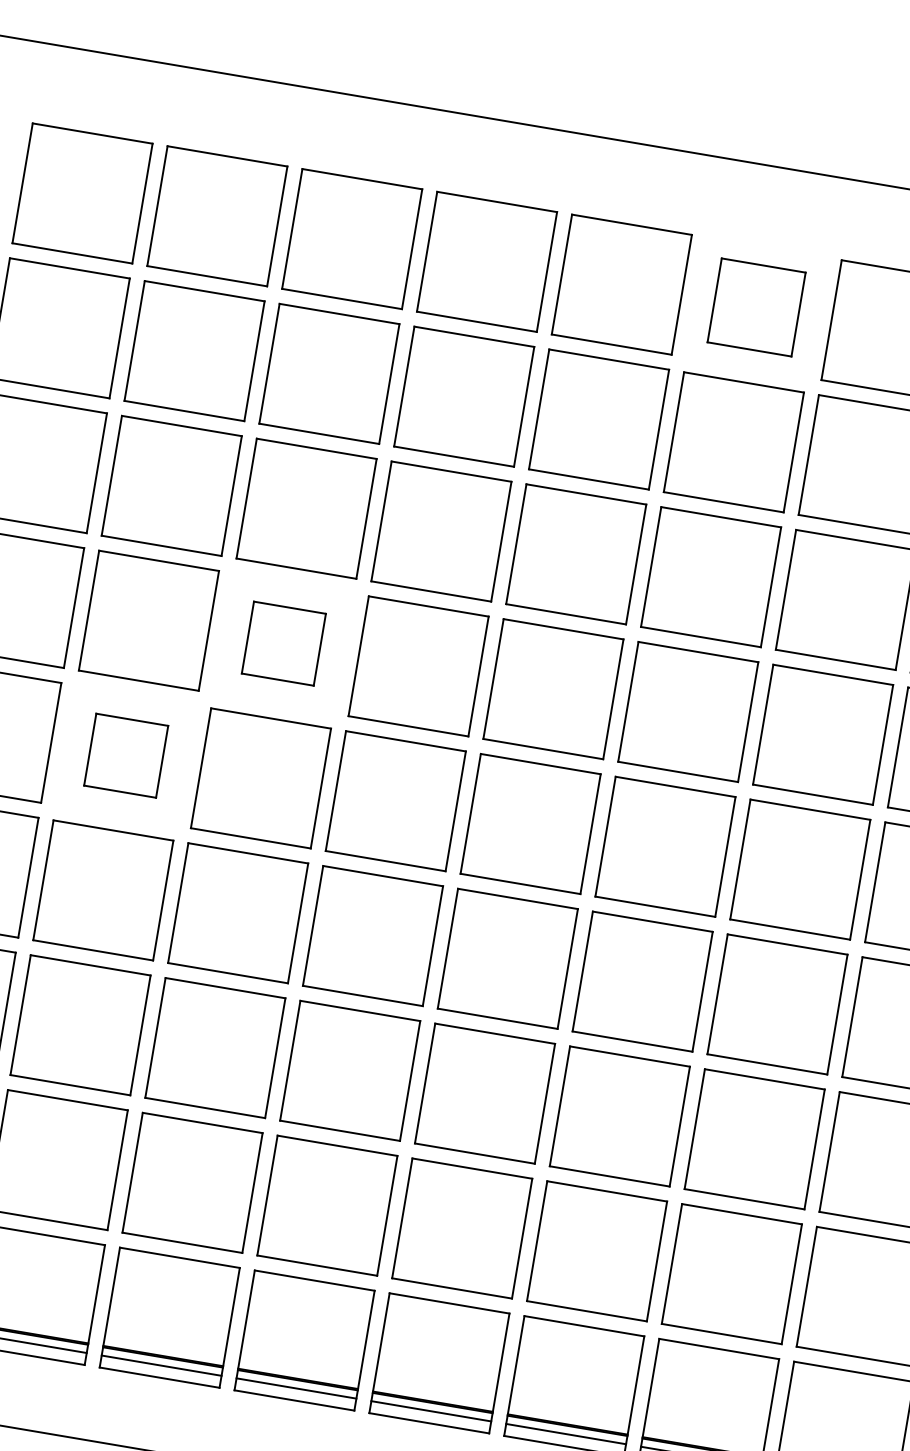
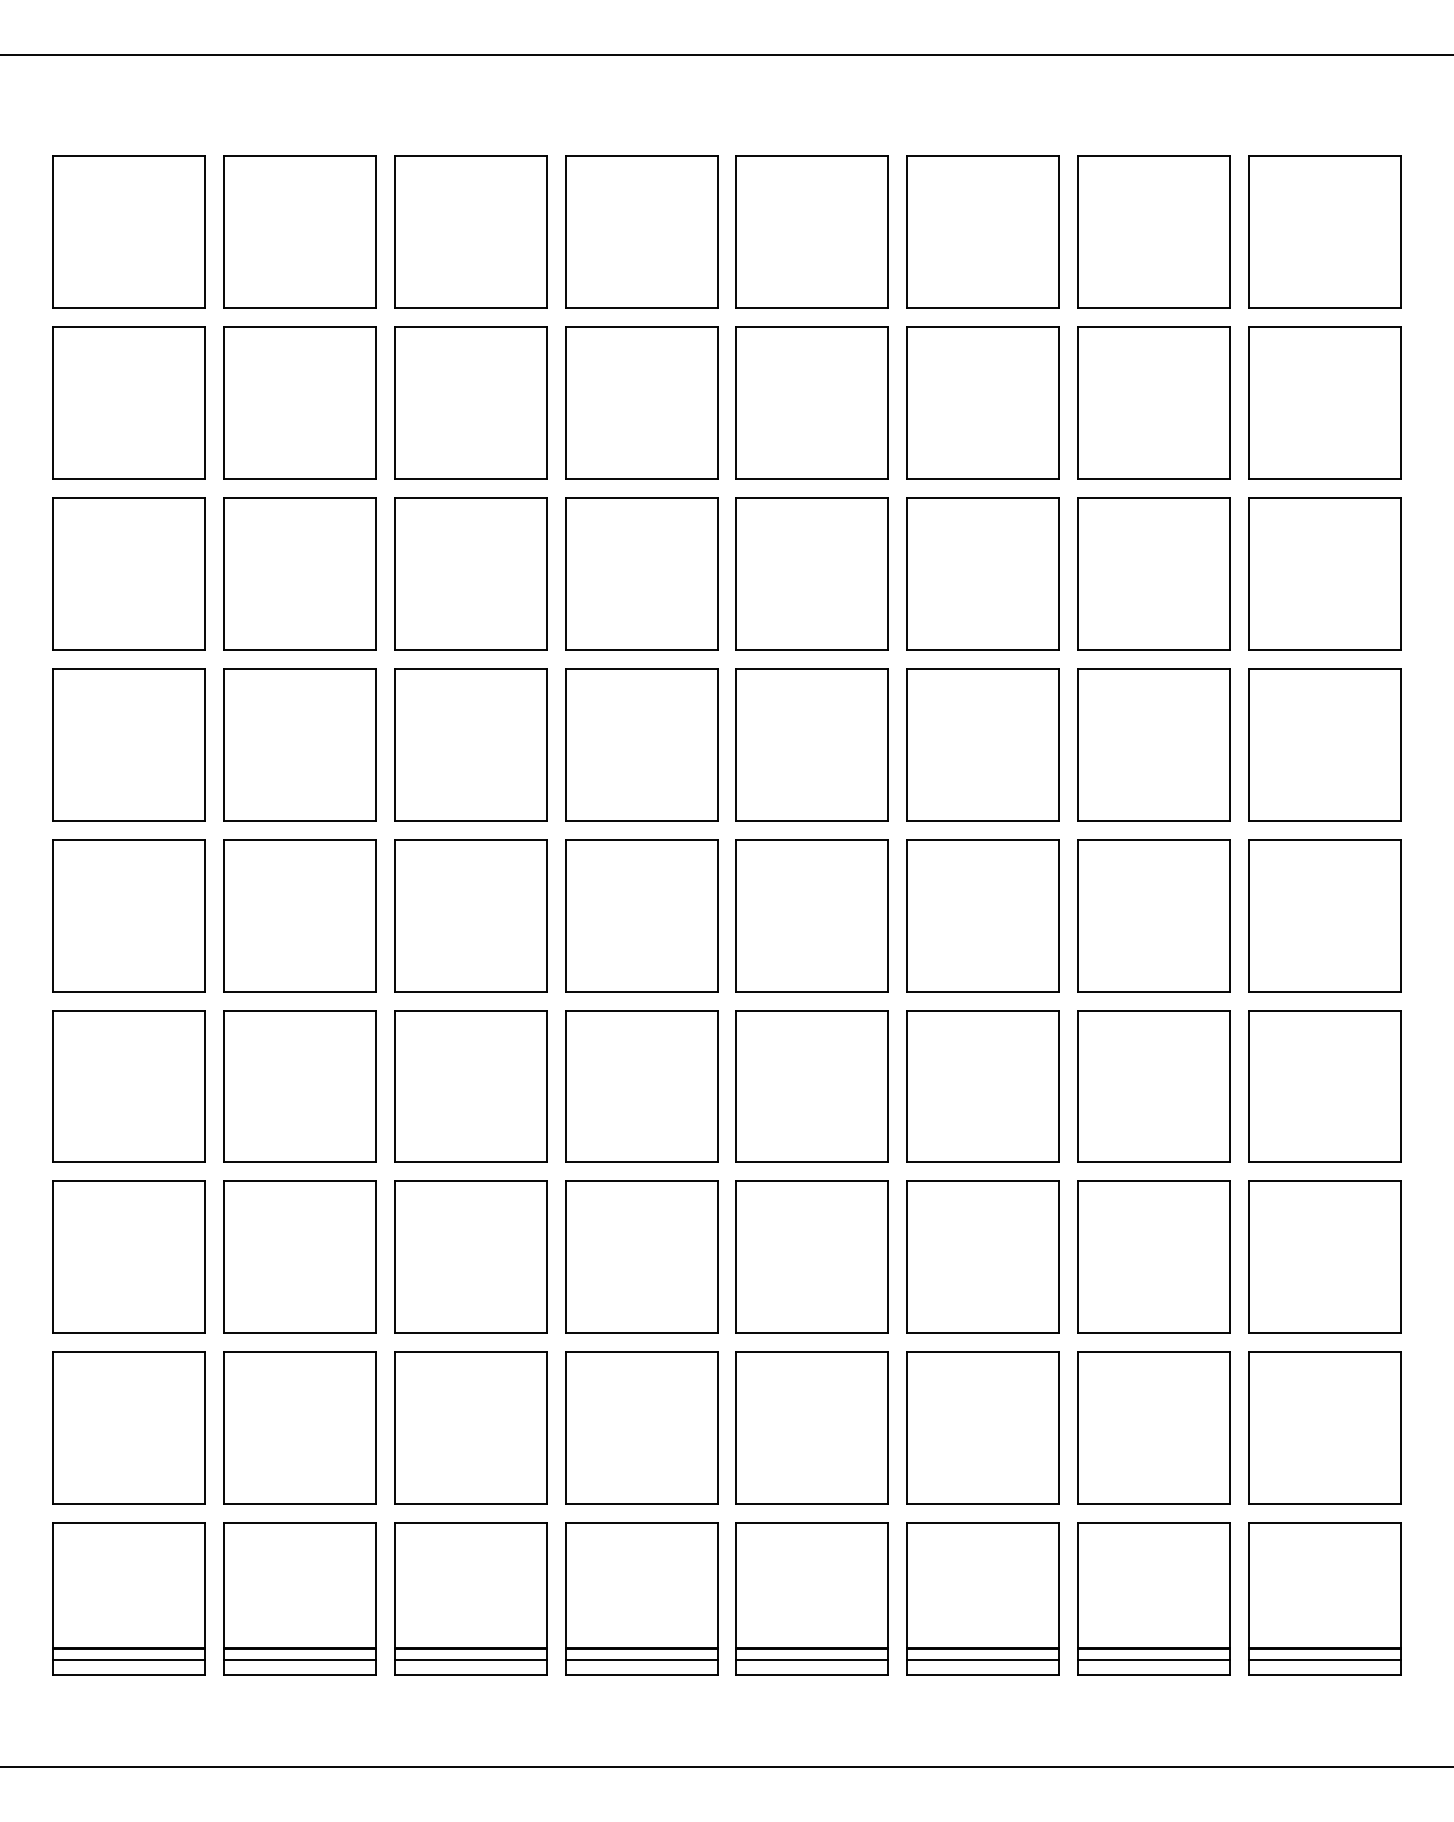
part: (756, 306) -> (982, 231), size x1.43
part: (283, 643) -> (470, 744), size x1.67
part: (125, 755) -> (299, 915), size x1.67

